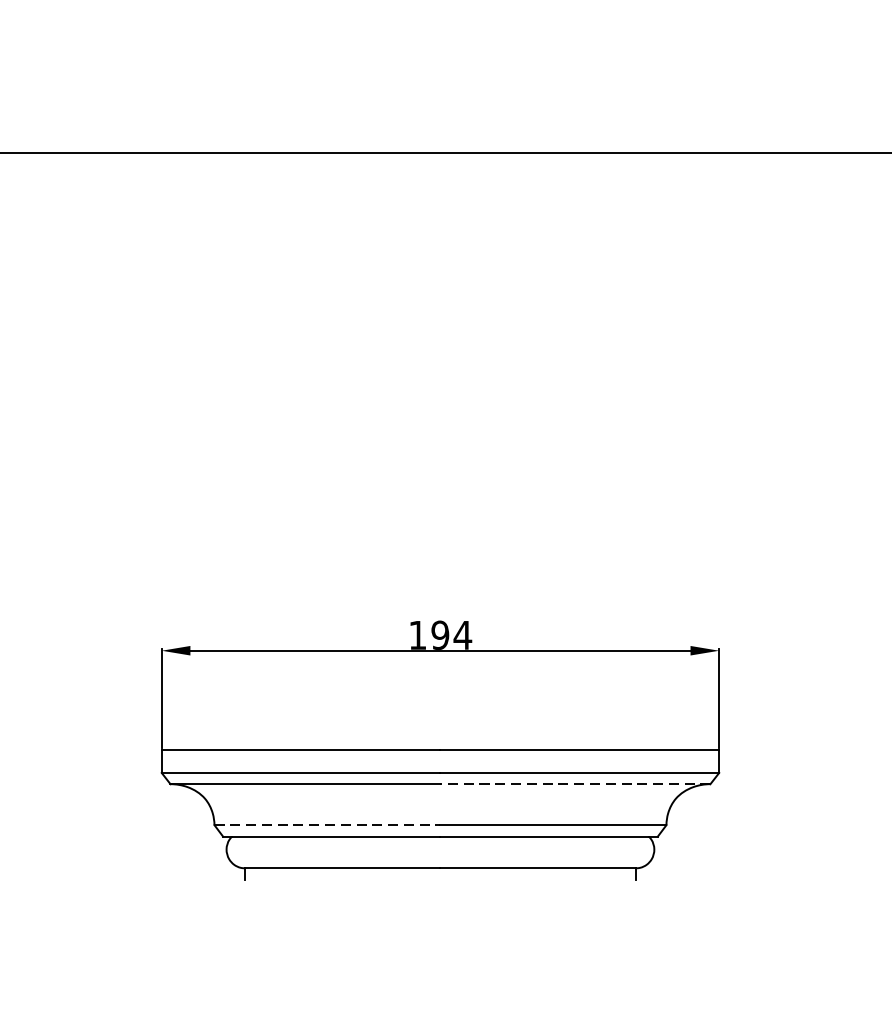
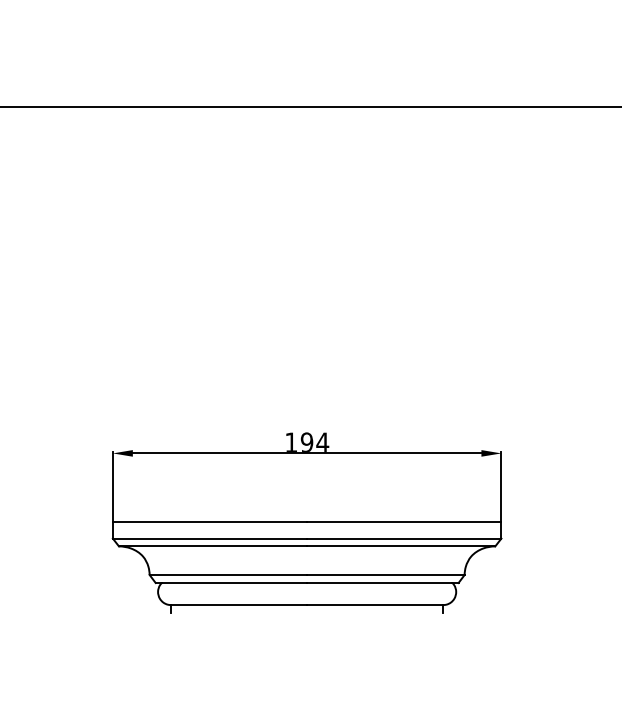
line: (574, 784) -> (400, 546), dashed -> solid
line: (327, 824) -> (228, 574), dashed -> solid

